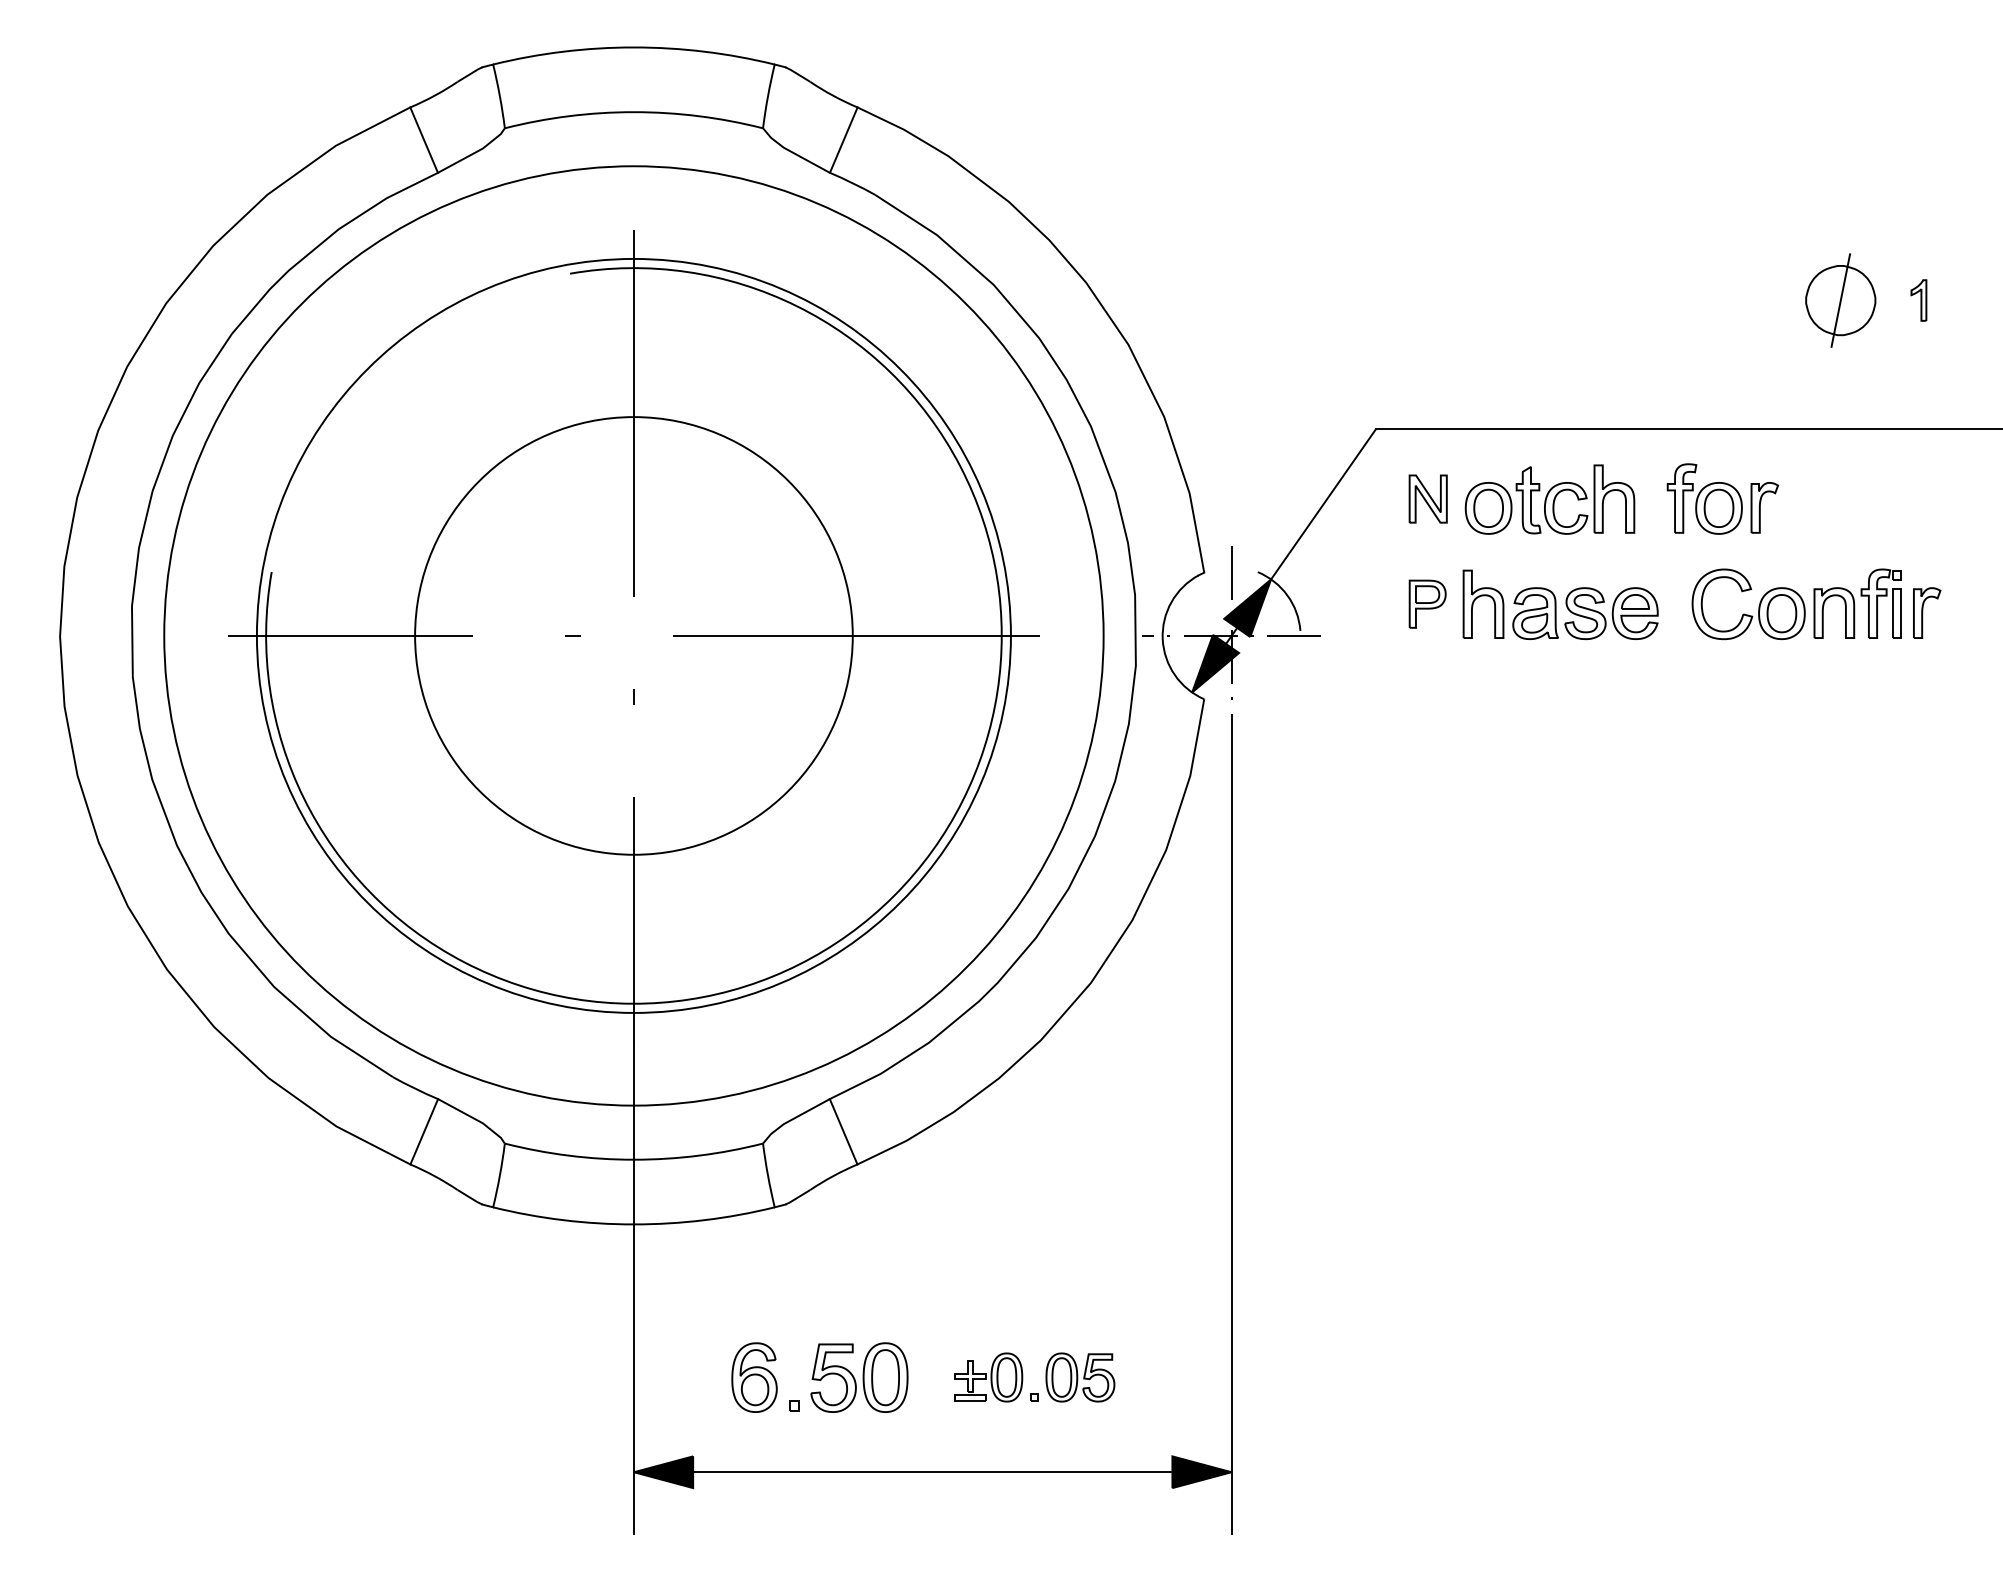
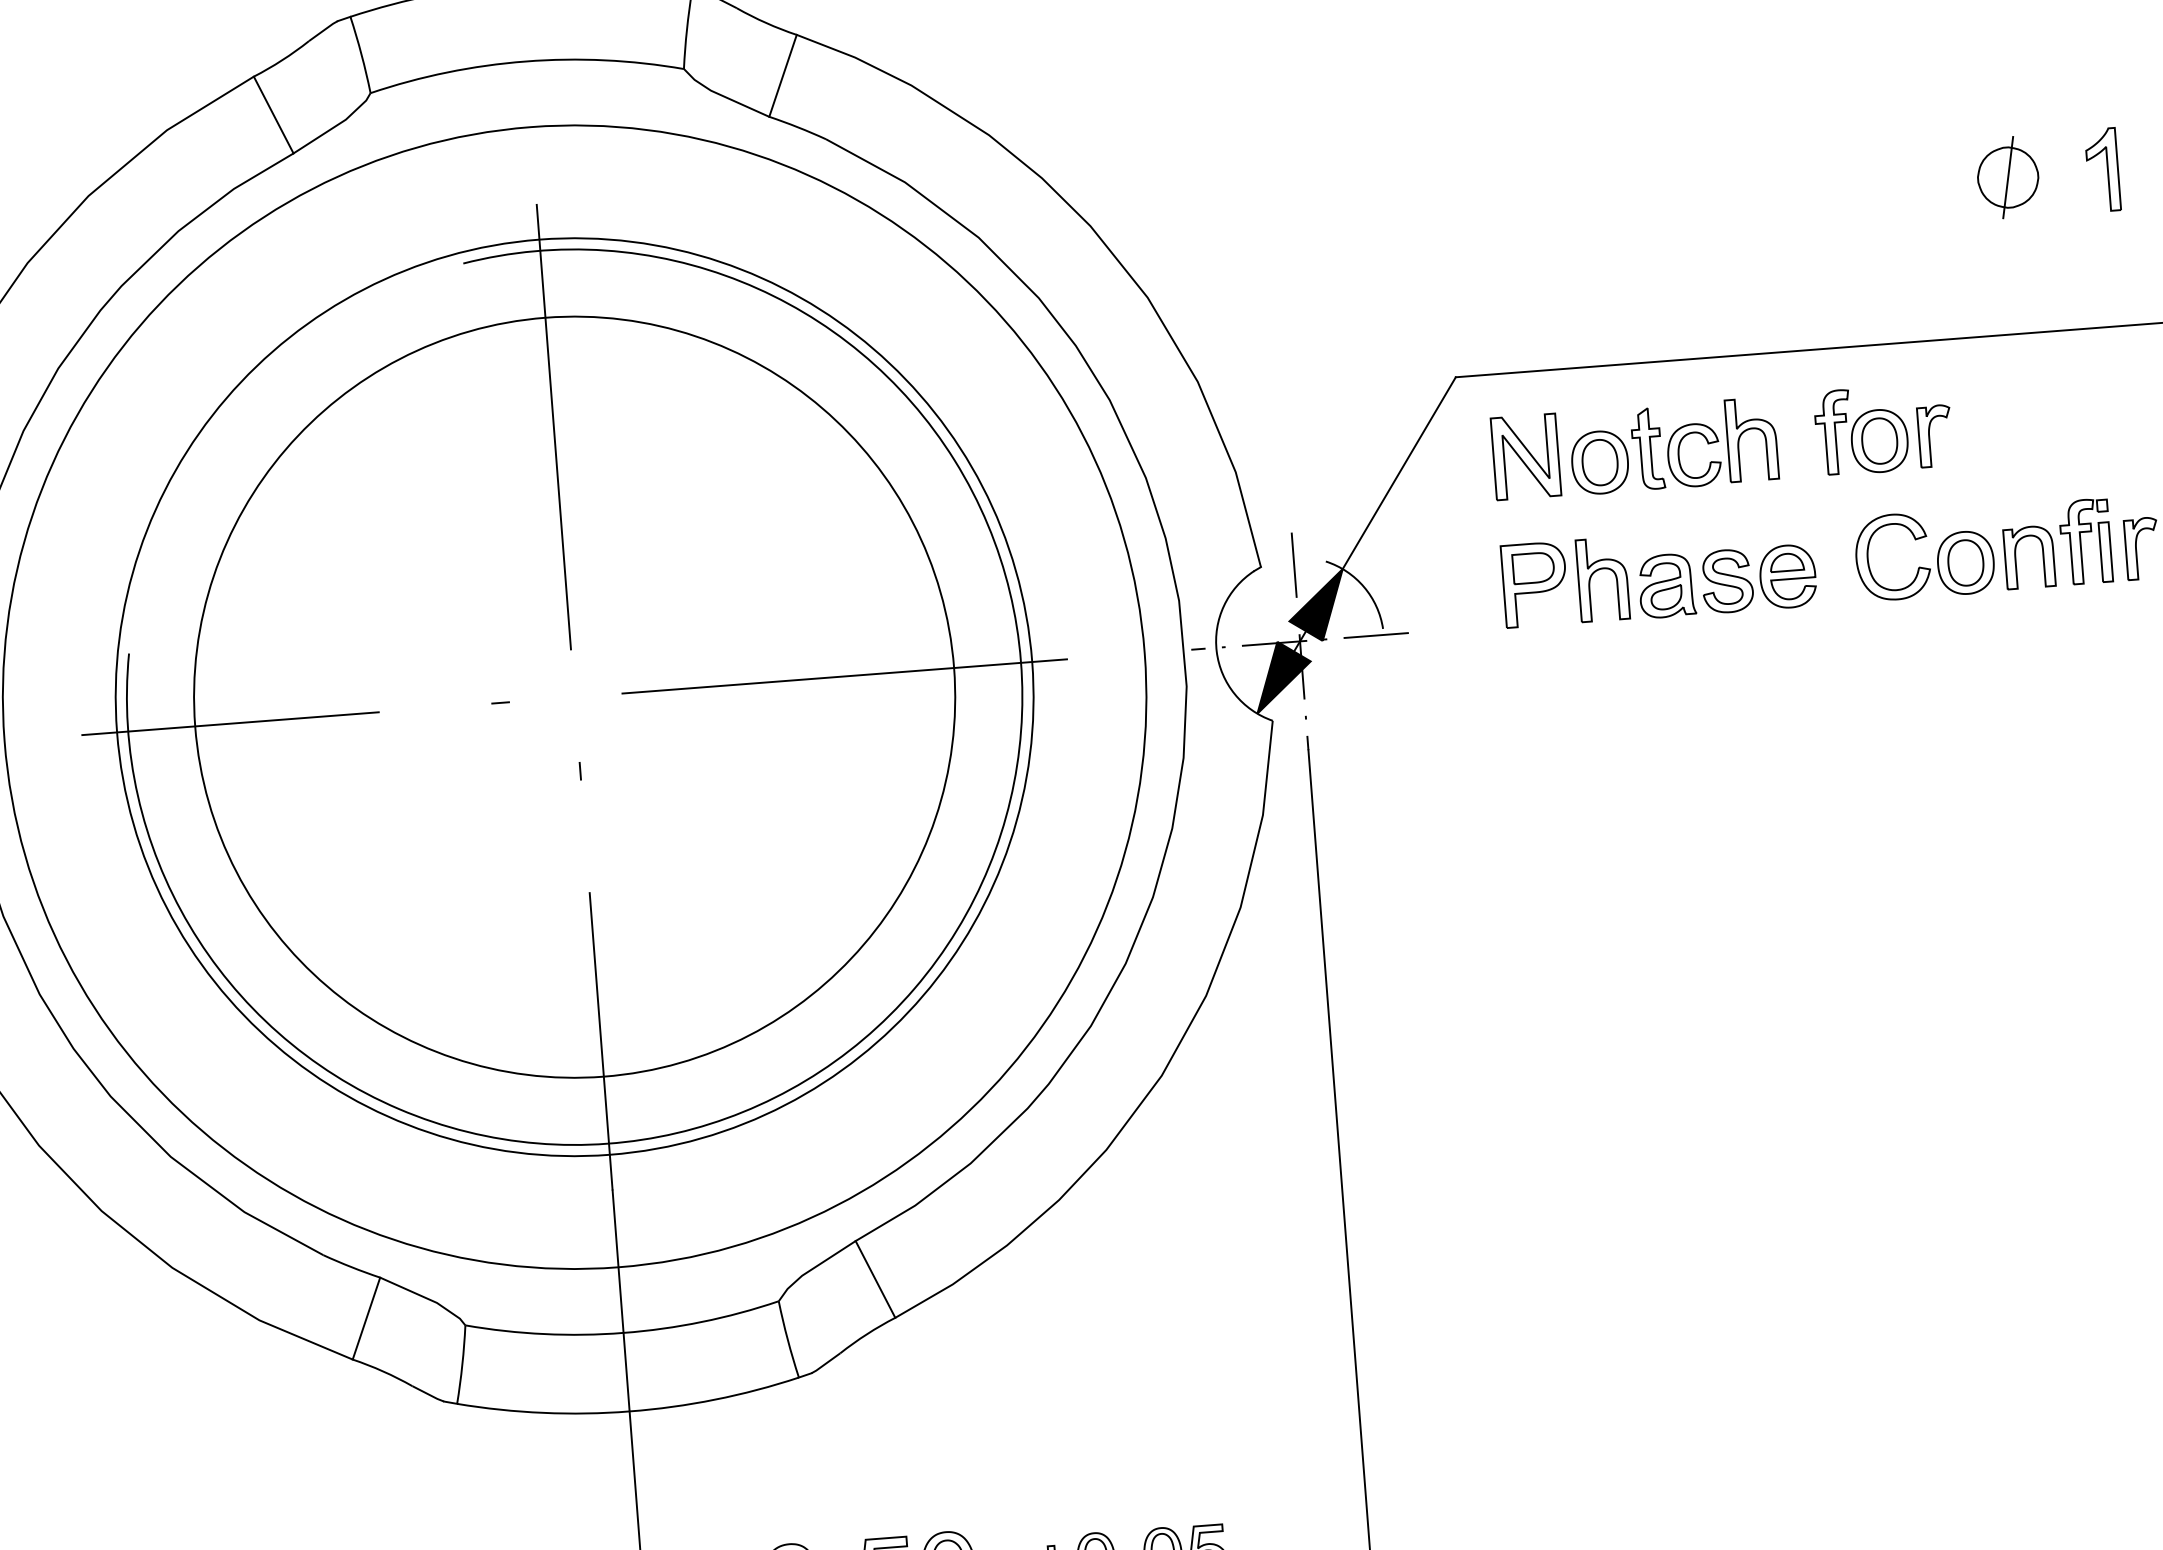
part: (1840, 300) -> (2007, 177), size x0.71
part: (1918, 300) -> (2102, 170), size x1.67
part: (1427, 498) -> (1524, 456), size x1.43
part: (1427, 603) -> (1534, 583), size x1.43
circle: (633, 635) -> (574, 696), size x1.43

